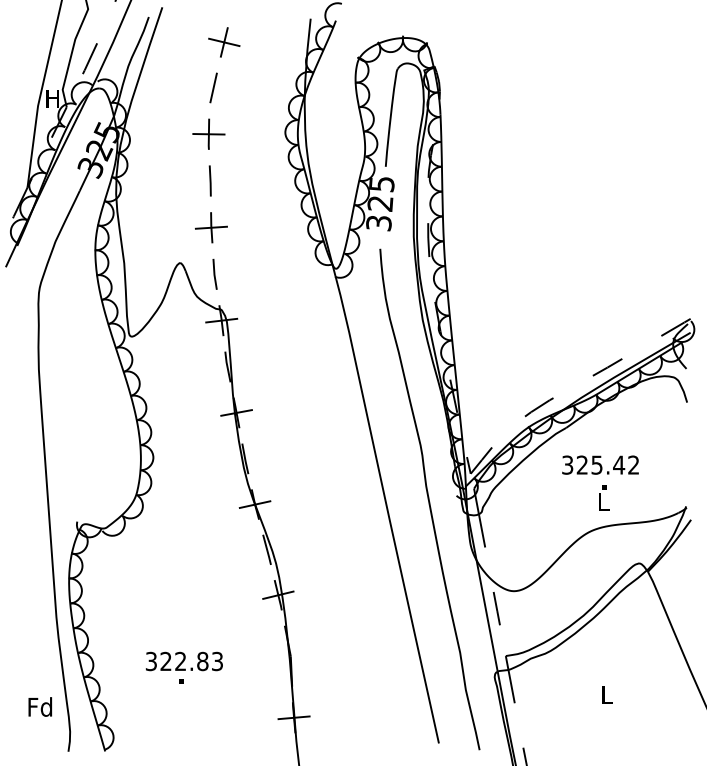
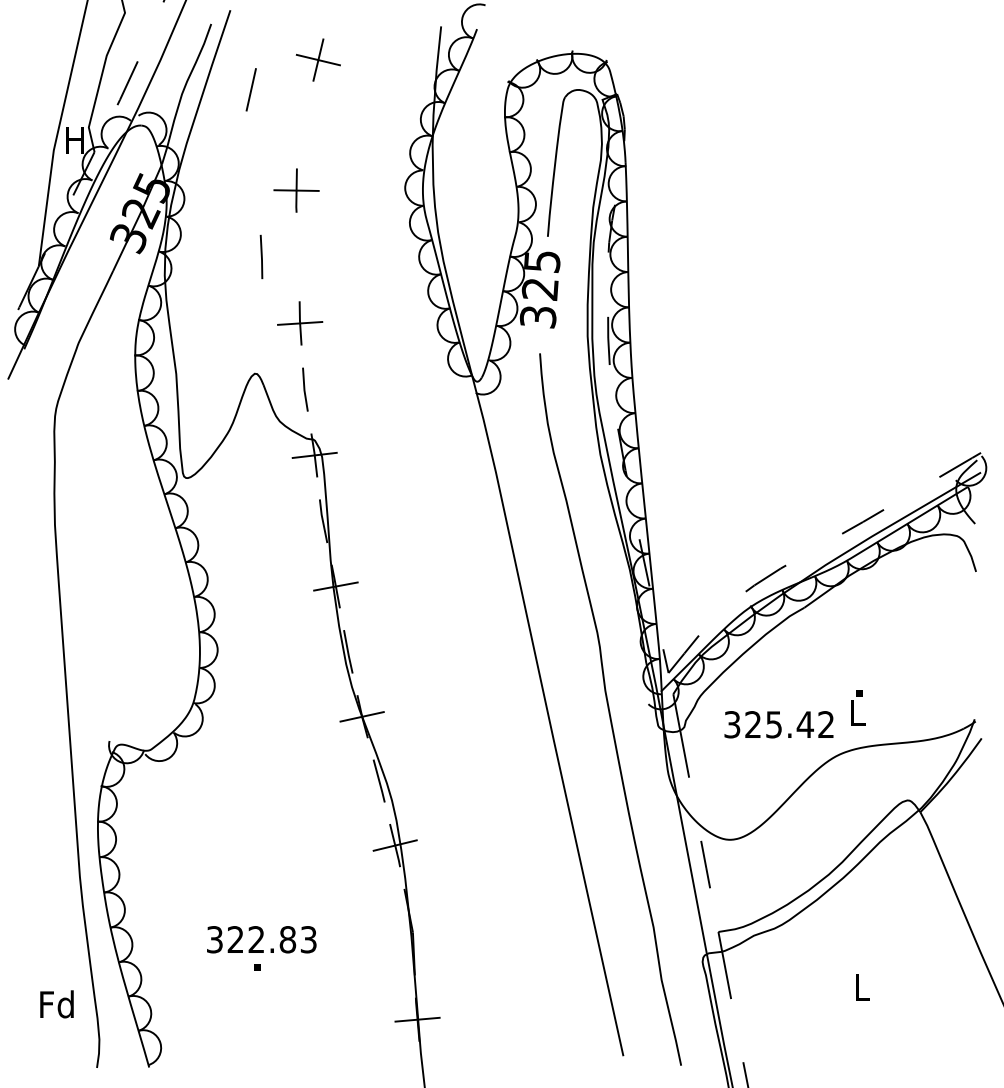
line: (213, 87) -> (250, 89), moved
line: (210, 180) -> (261, 256), moved
text: (600, 464) -> (778, 724), moved

